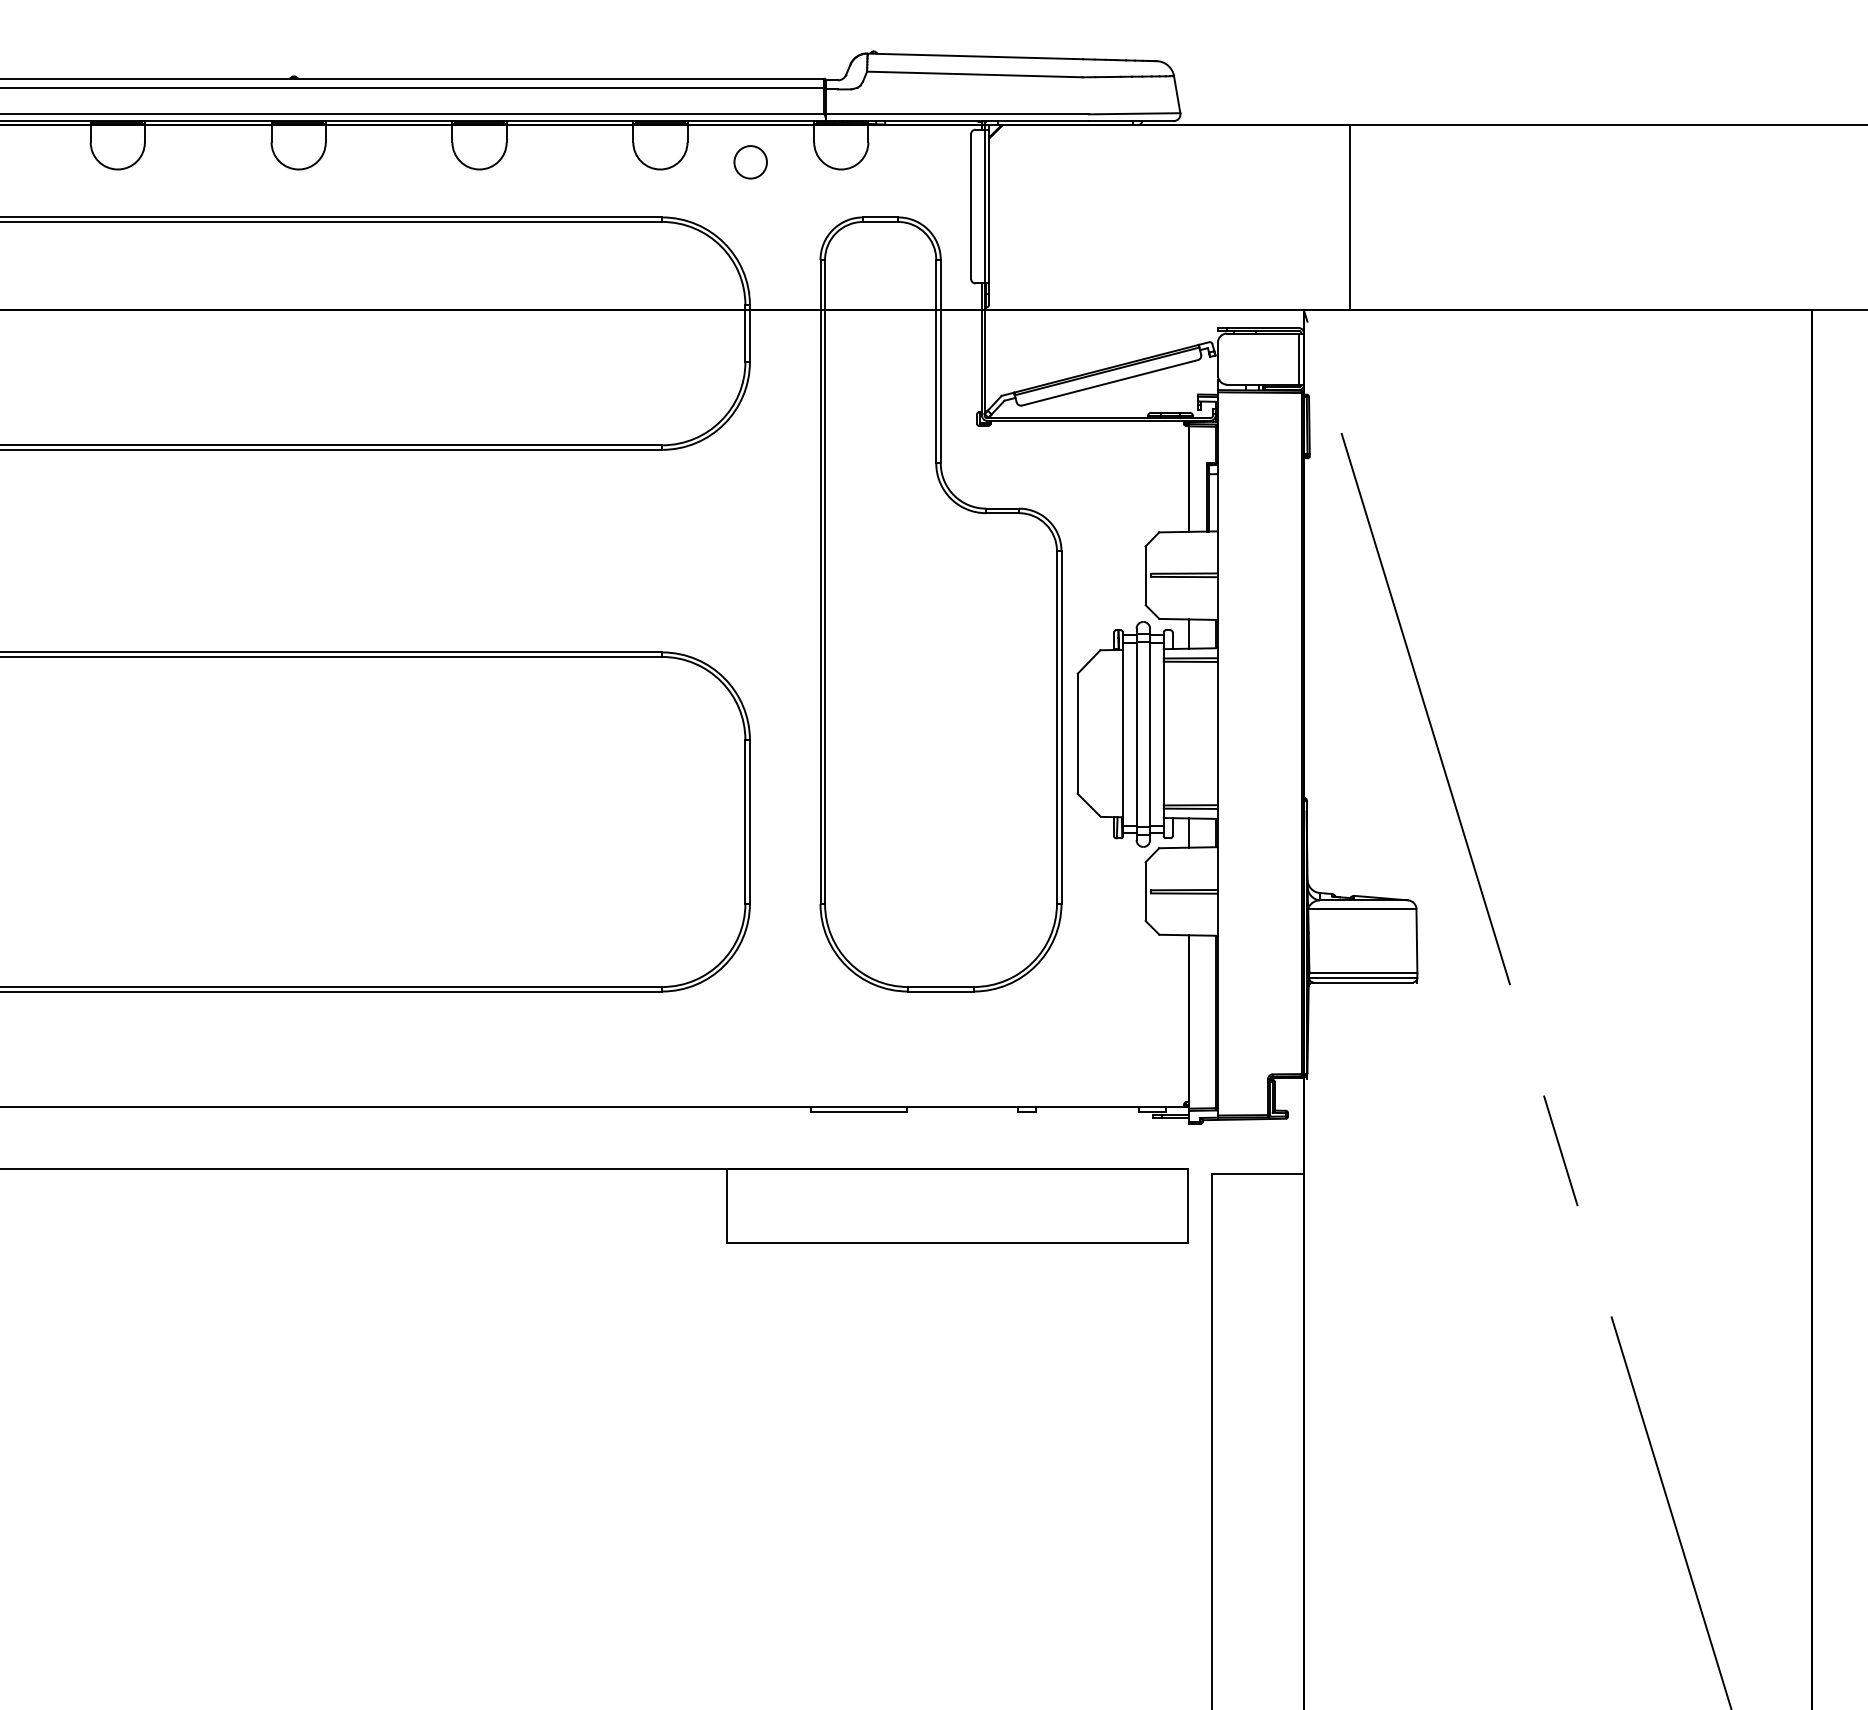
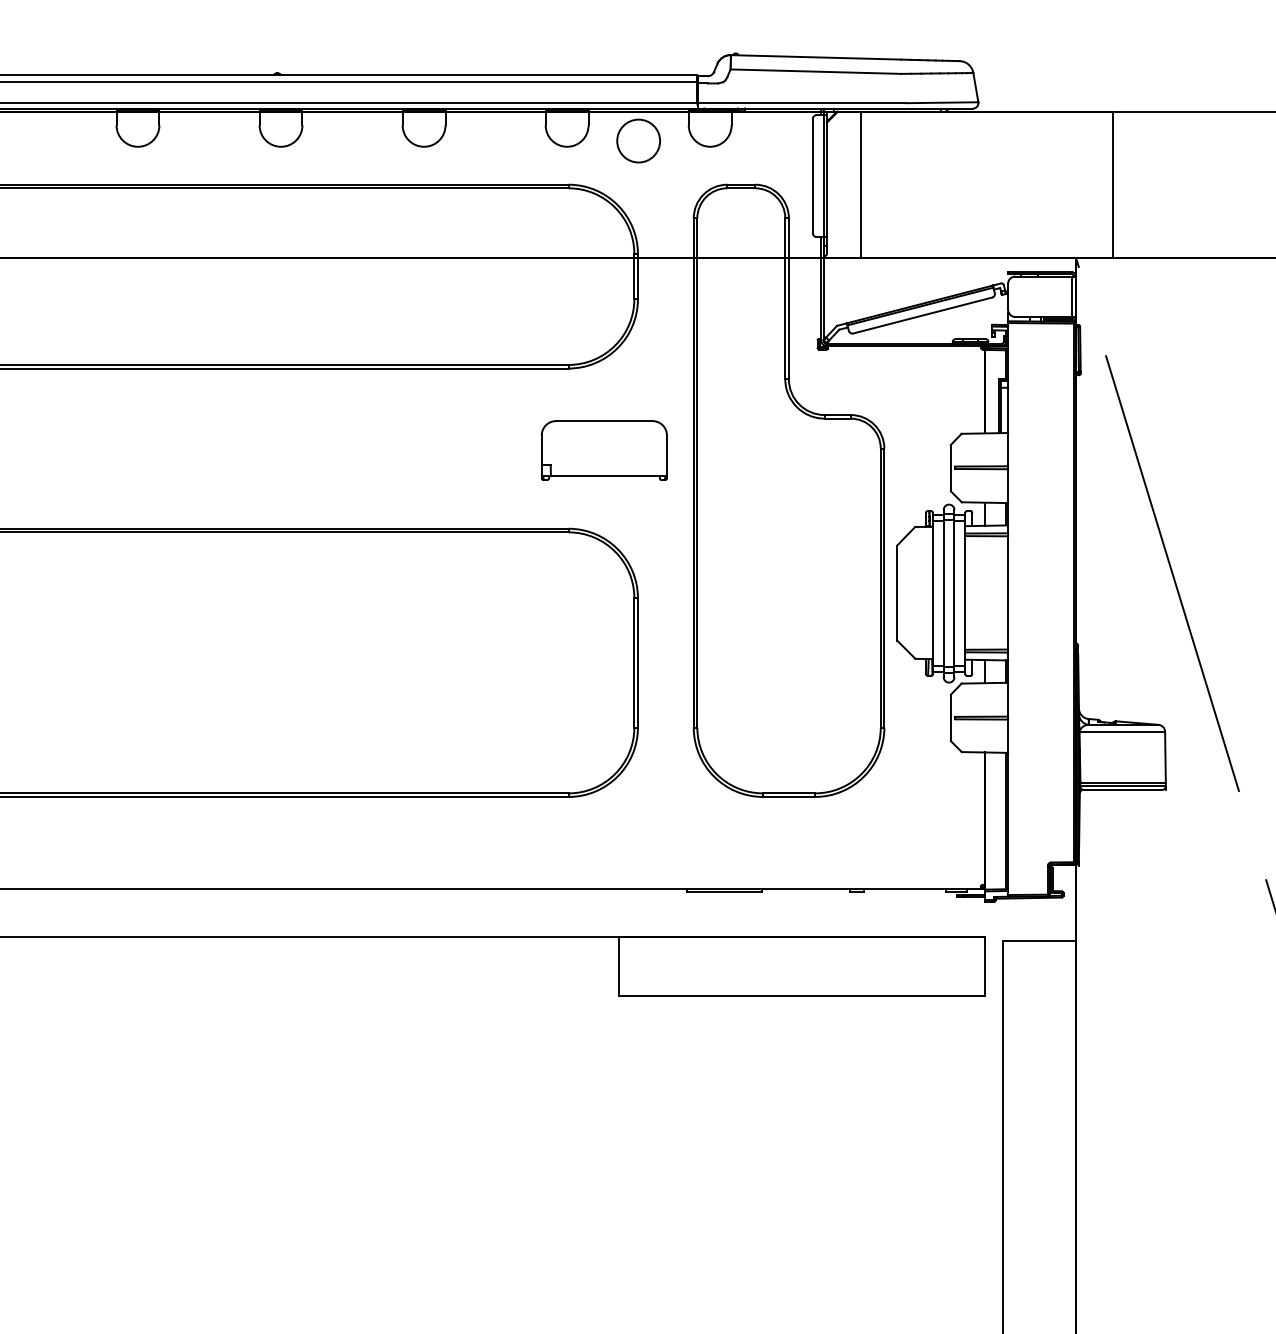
circle: (750, 162) -> (638, 141), size x1.67
line: (1031, 217) -> (860, 184), added
part: (707, 553) -> (604, 450), added

